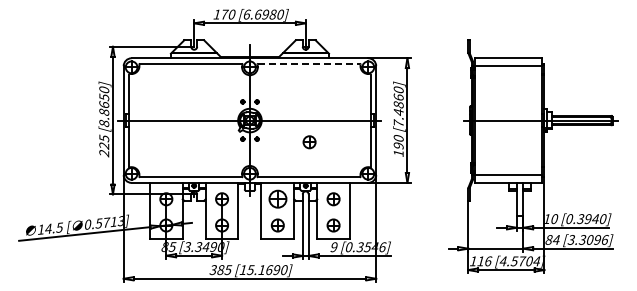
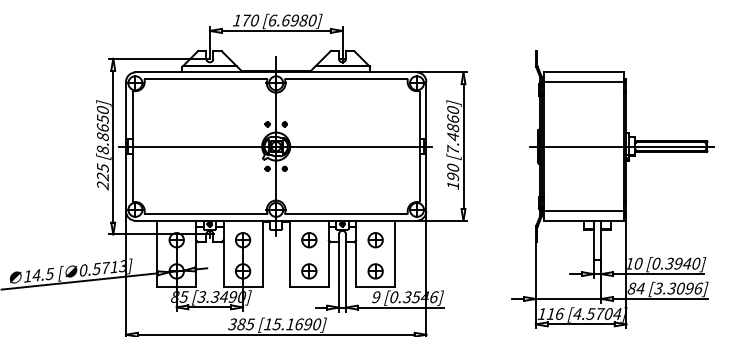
line: (308, 63) -> (345, 78), dashed -> solid
part: (309, 142) -> (347, 172), removed
part: (277, 199) -> (308, 240), size x0.71

